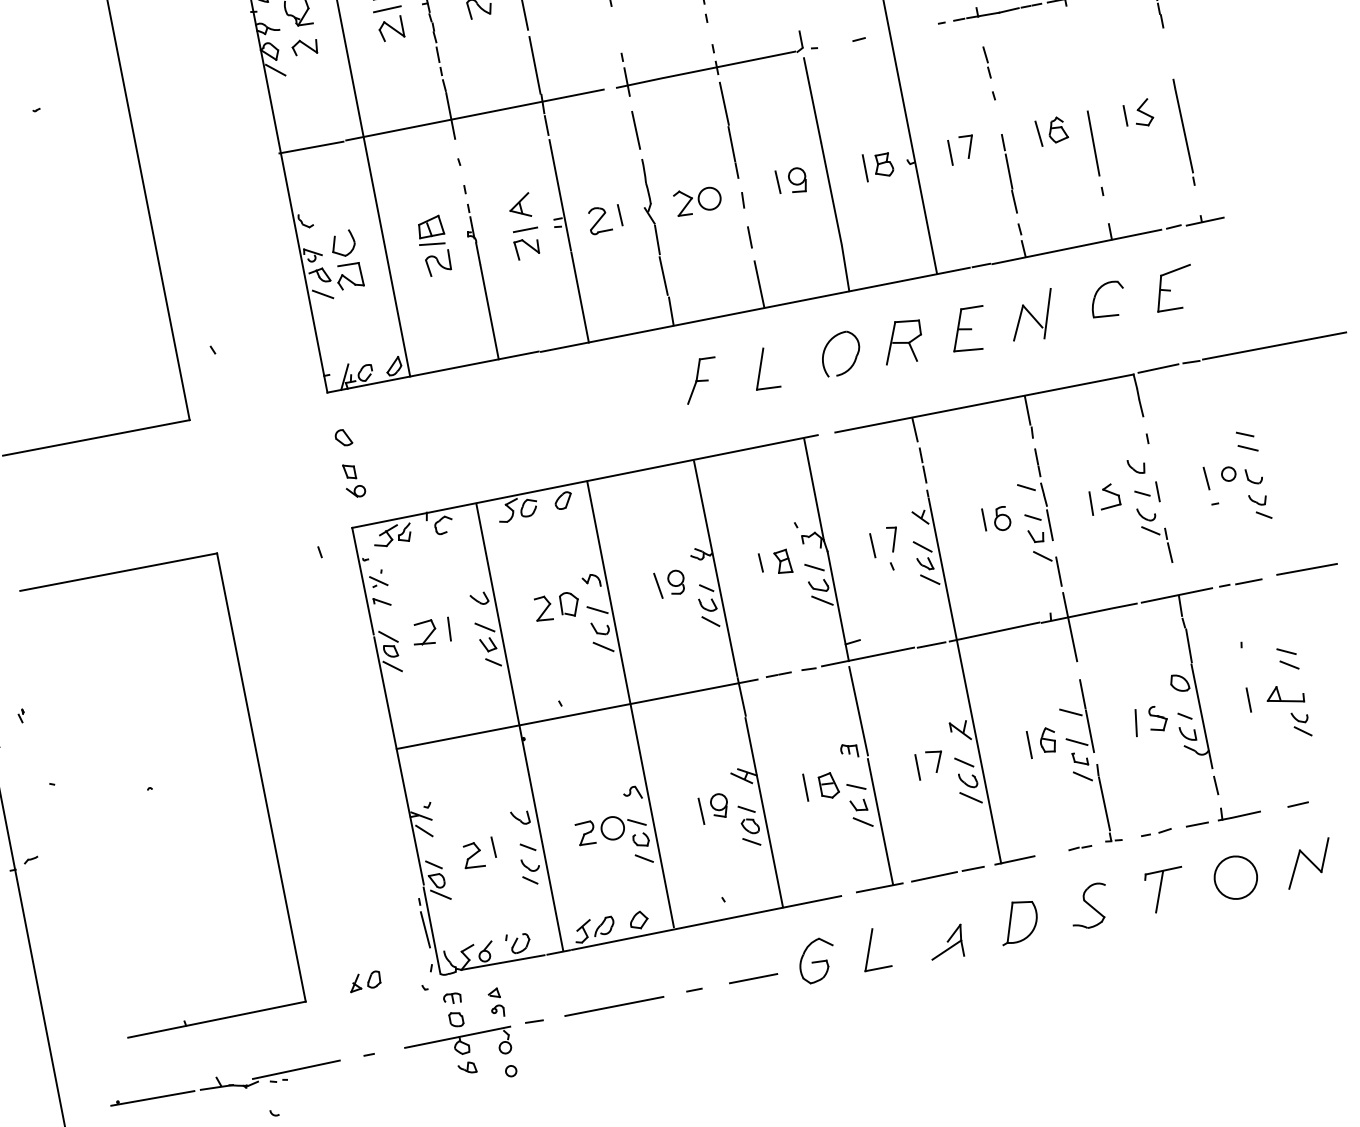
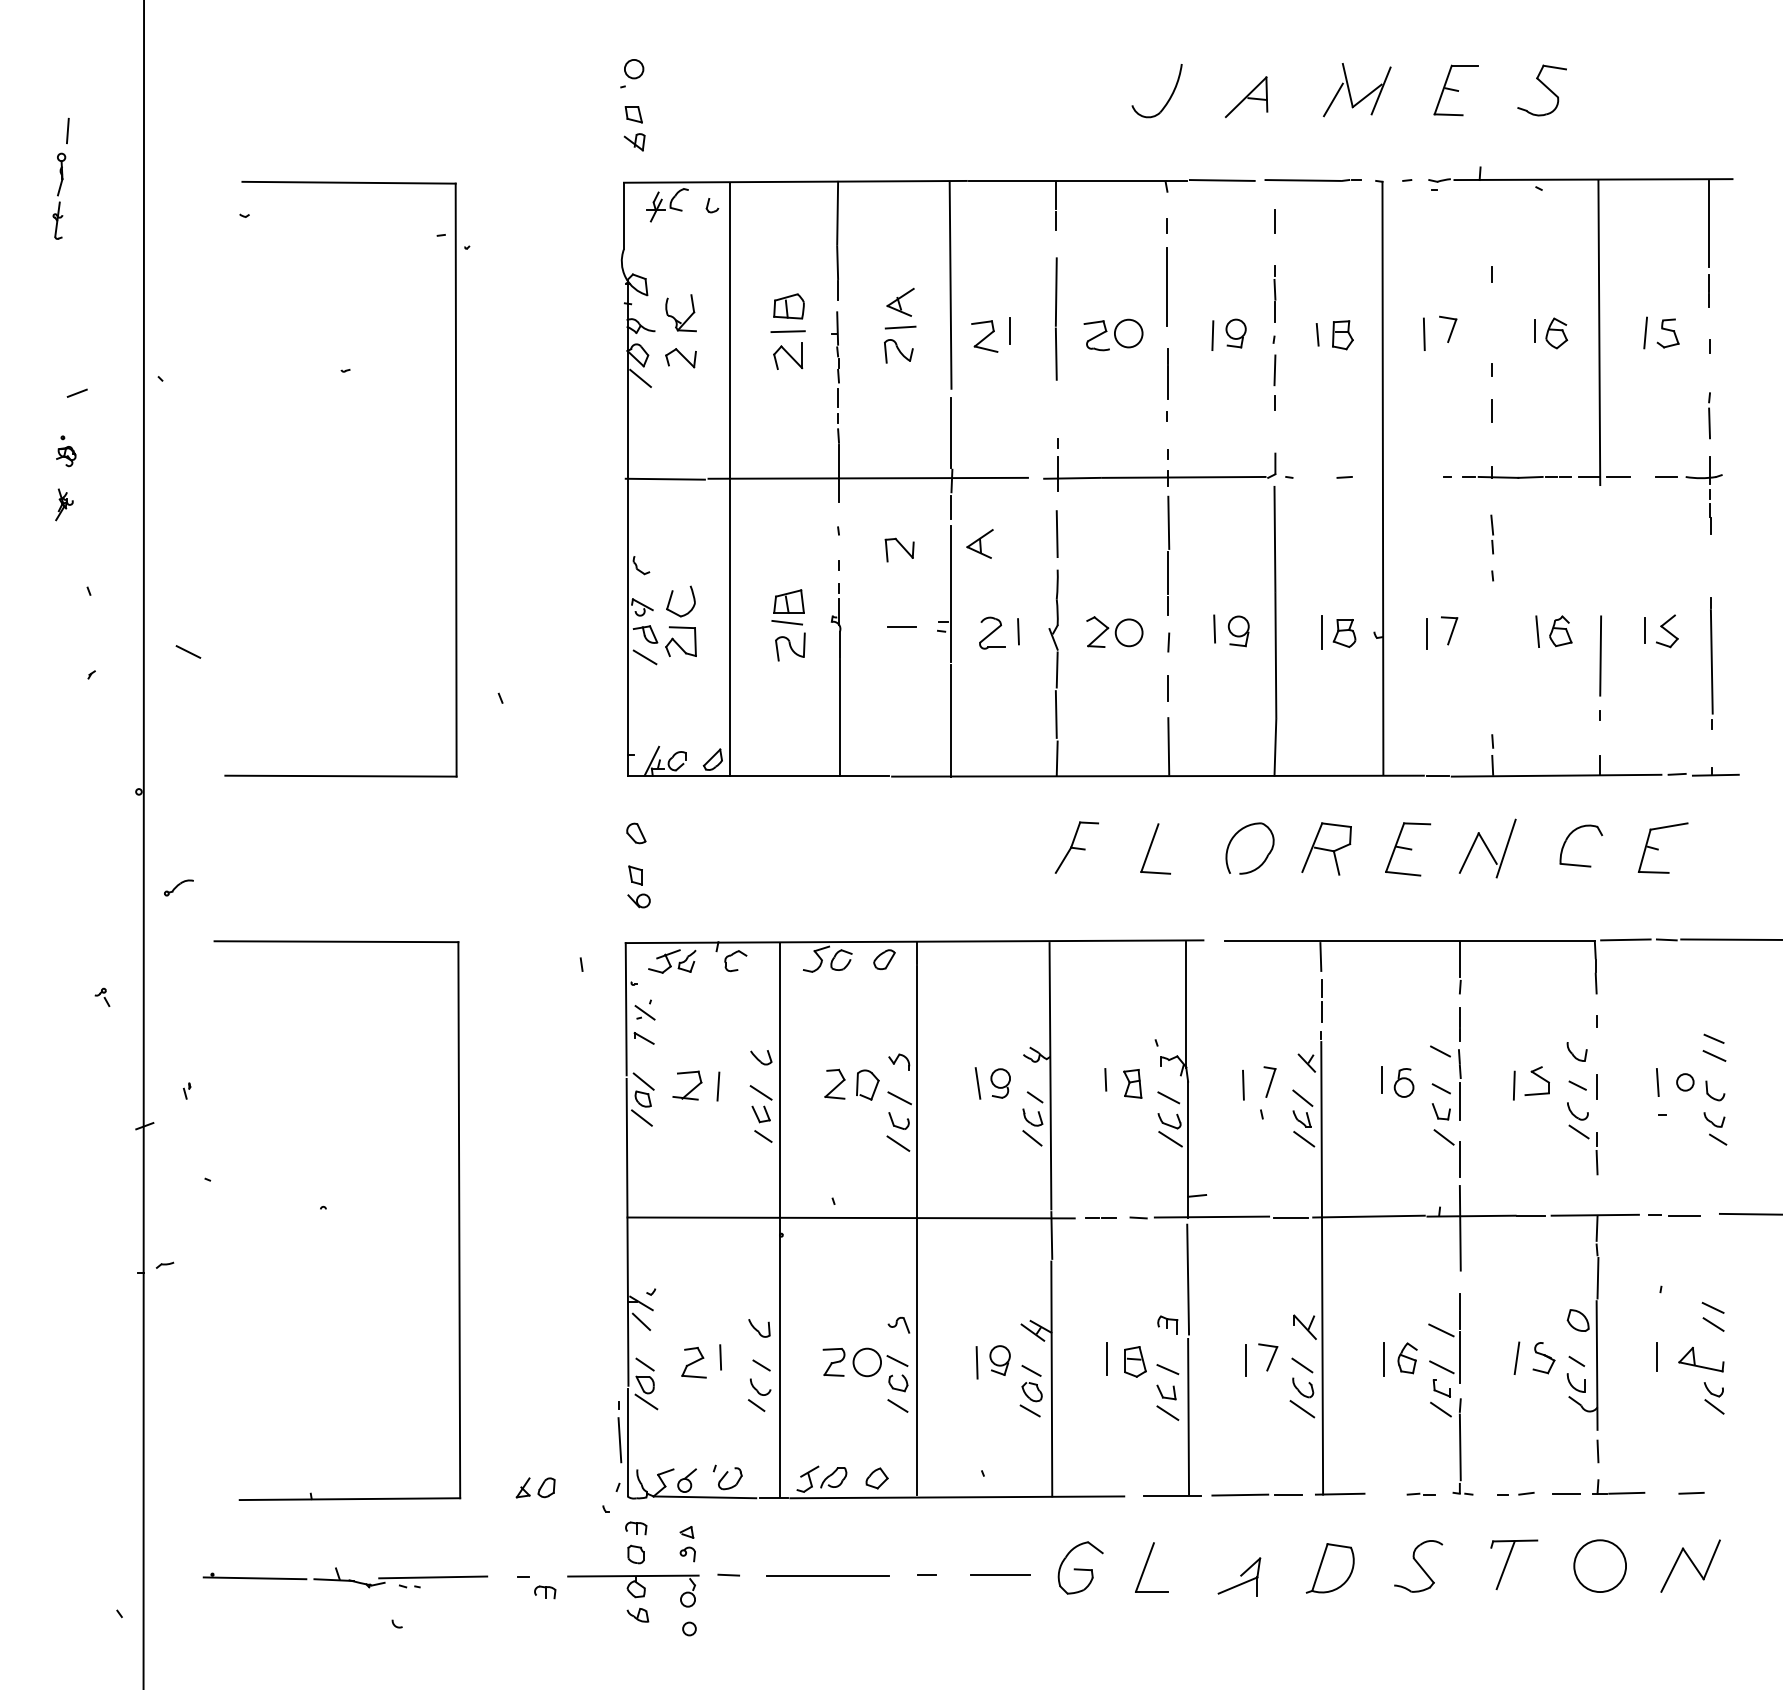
line: (1008, 173) -> (1492, 672), removed
part: (519, 206) -> (979, 543), moved
part: (527, 248) -> (899, 549), moved
part: (389, 1064) -> (545, 1592), added

